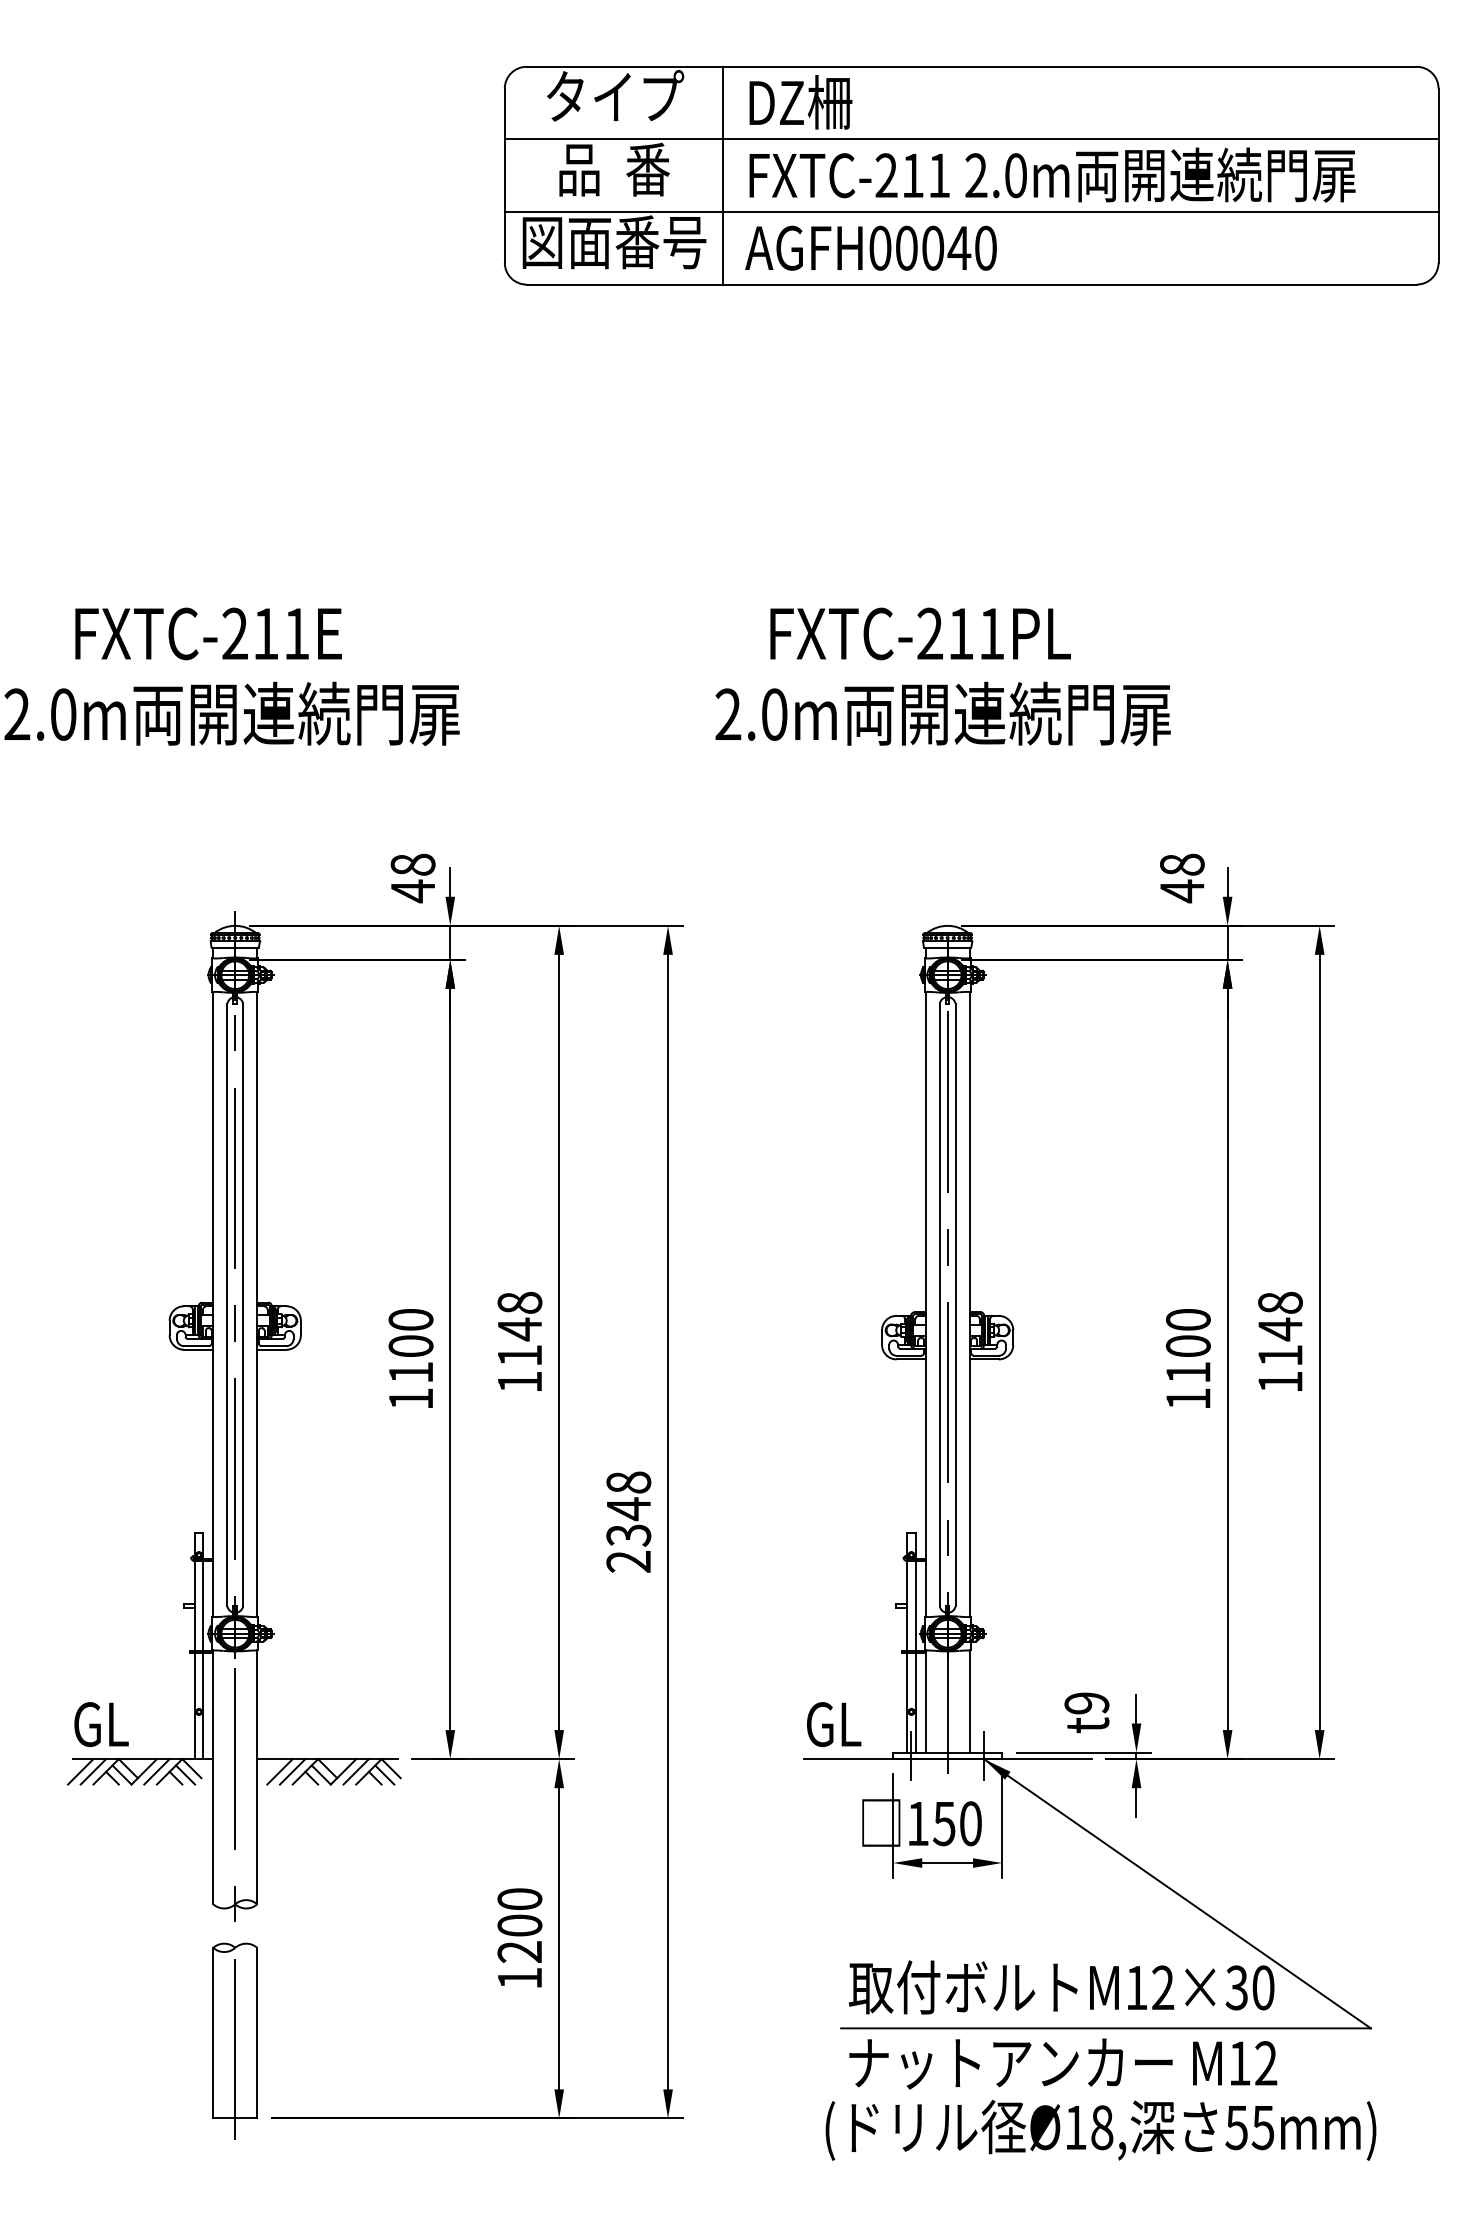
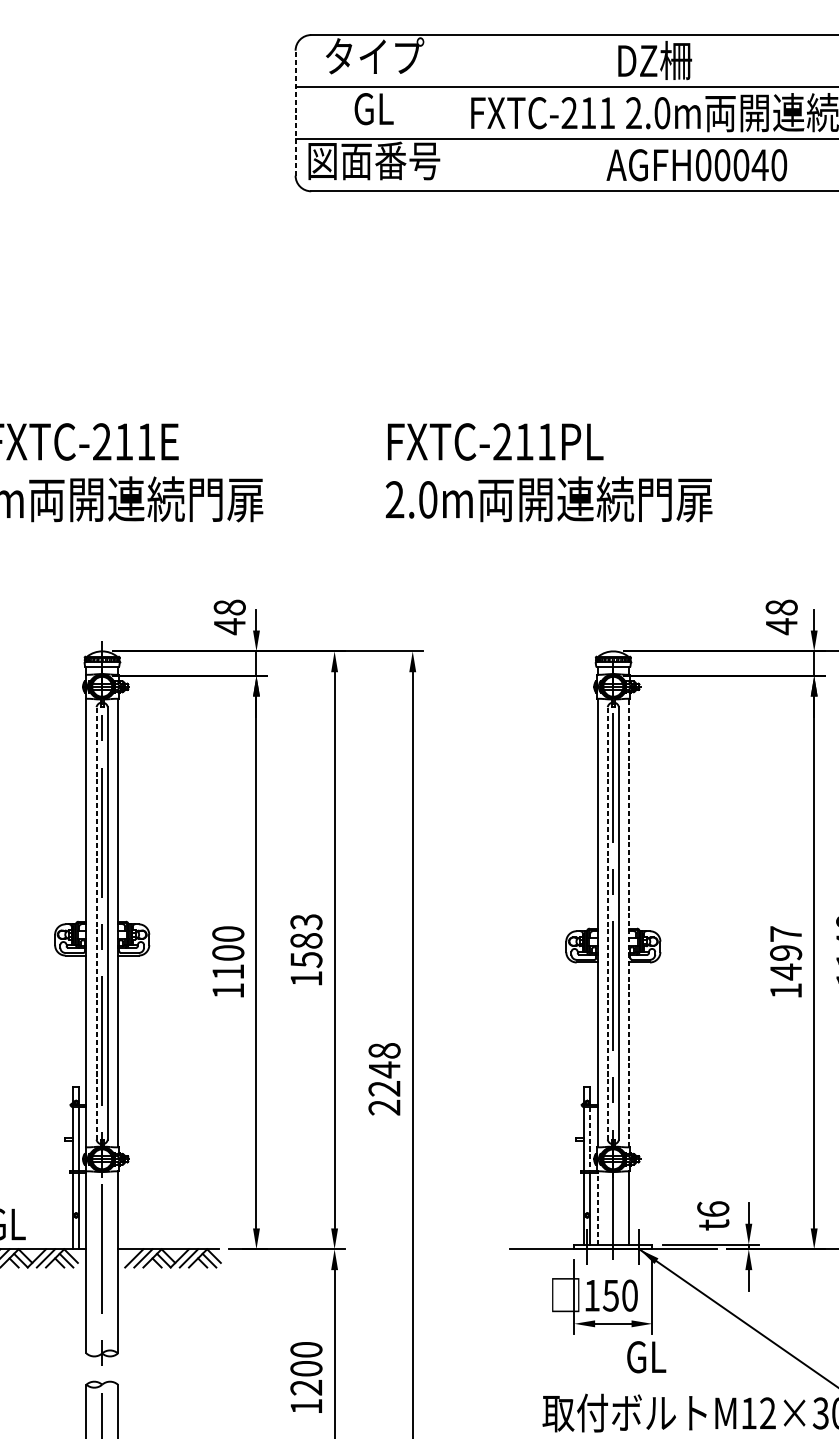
text: (800, 102) -> (654, 60), moved
text: (614, 169) -> (374, 108), 品  番 -> GL
line: (504, 175) -> (295, 113), solid -> dashed
line: (722, 175) -> (451, 113), removed
text: (870, 247) -> (696, 164), moved
text: (920, 633) -> (495, 441), moved
text: (942, 713) -> (548, 499), moved
line: (227, 1304) -> (96, 923), solid -> dashed
line: (939, 1304) -> (607, 923), solid -> dashed
line: (969, 1304) -> (629, 923), solid -> dashed
text: (519, 1329) -> (306, 941), 1148 -> 1583
text: (1188, 1346) -> (786, 953), 1100 -> 1497
text: (628, 1535) -> (384, 1088), 2348 -> 2248
line: (915, 1605) -> (590, 1139), solid -> dashed
line: (925, 1701) -> (597, 1207), solid -> dashed
text: (1086, 1703) -> (712, 1209), t9 -> t6
text: (834, 1724) -> (646, 1357), moved

